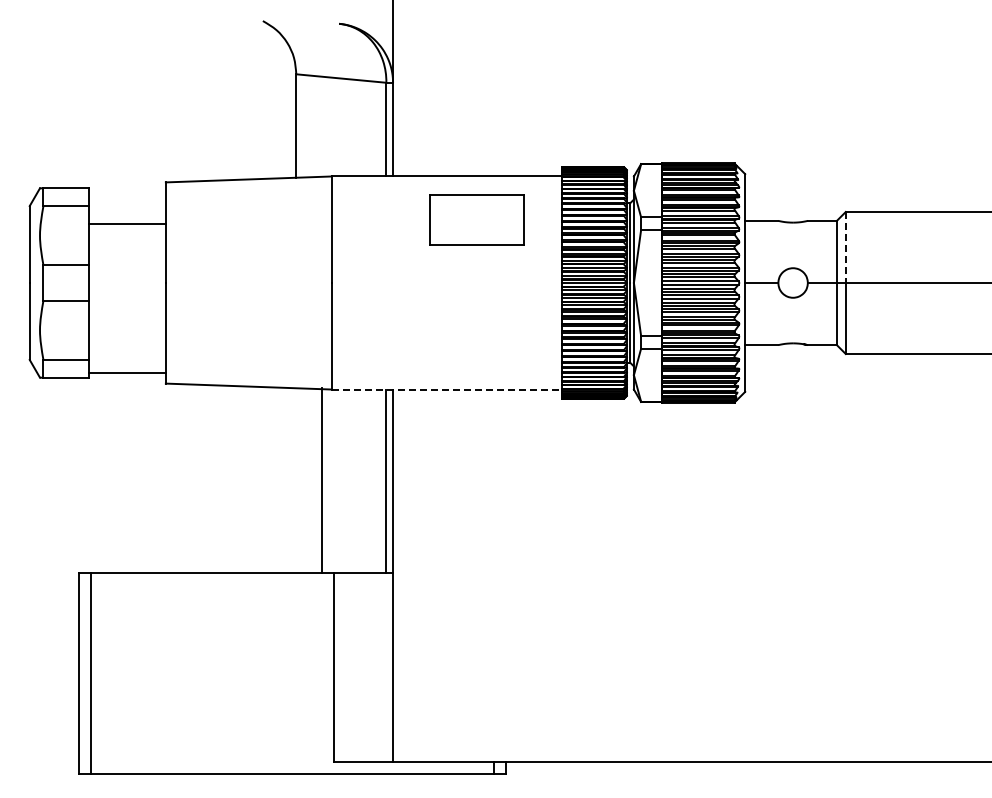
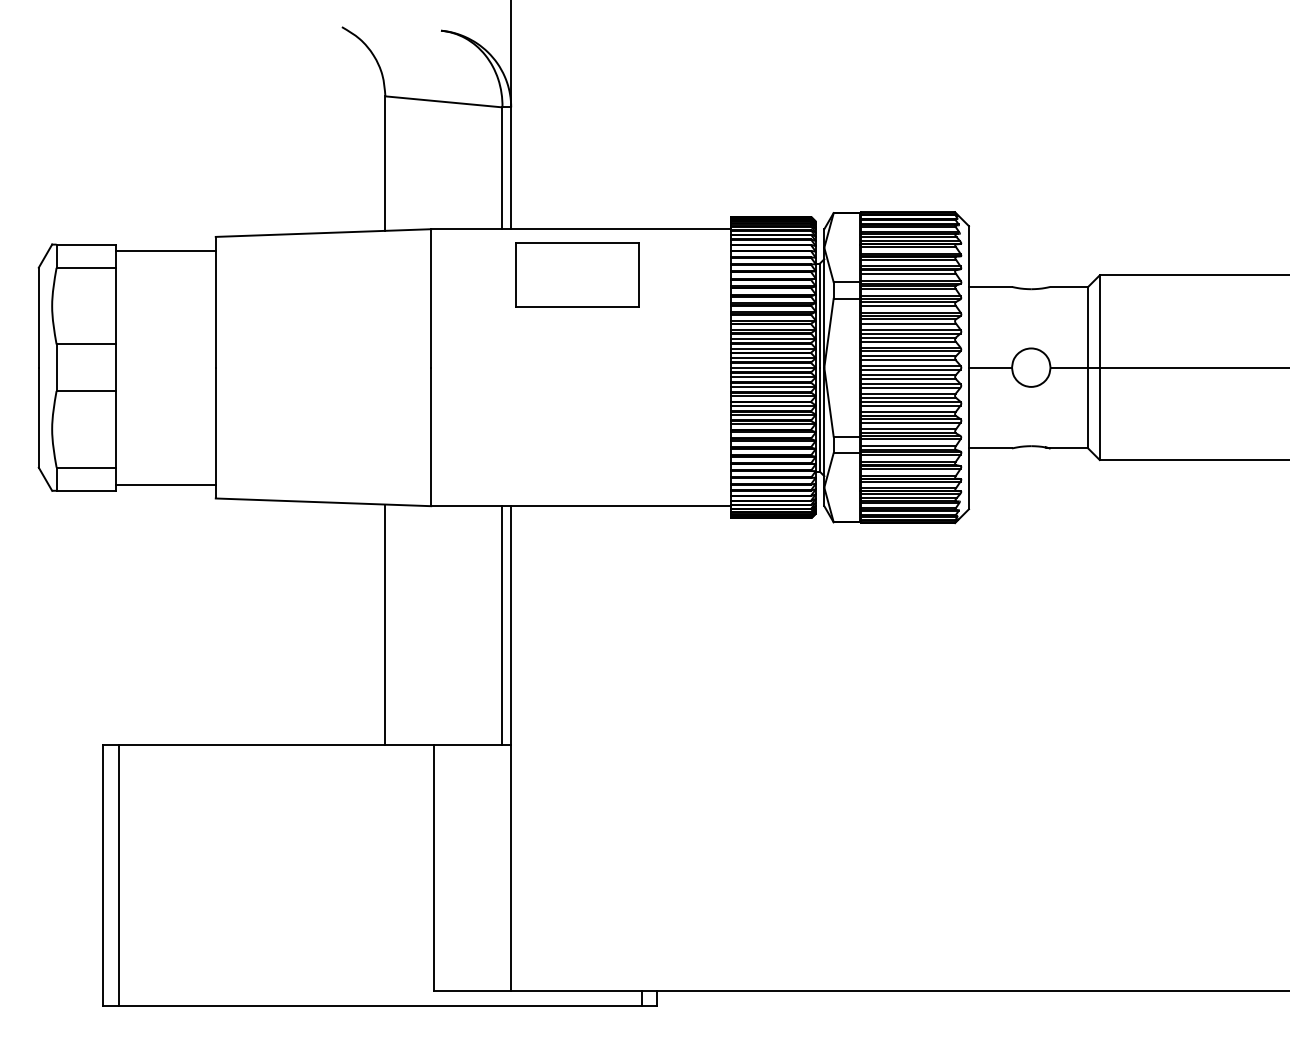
part: (476, 219) -> (576, 274), moved
line: (126, 224) -> (164, 251), moved
line: (845, 247) -> (1099, 321), dashed -> solid
line: (447, 389) -> (581, 506), dashed -> solid
line: (322, 480) -> (385, 624), moved

